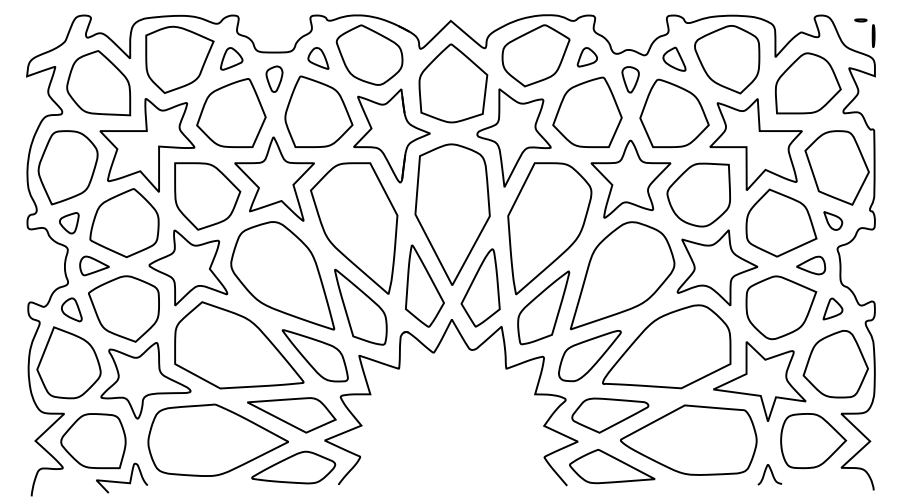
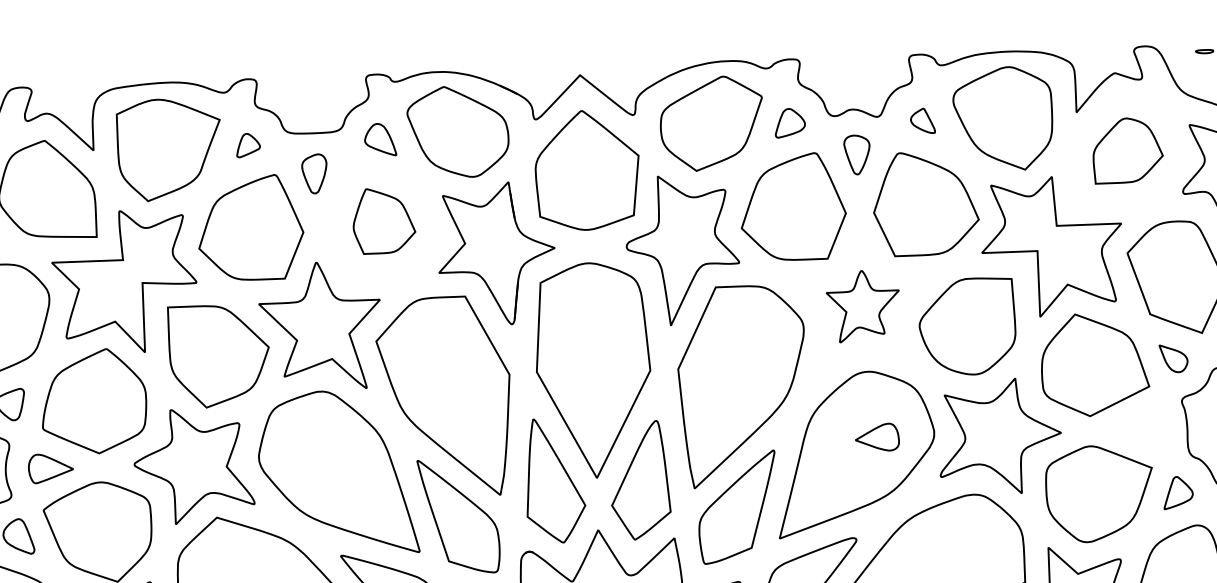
part: (231, 58) -> (247, 144), size x0.7
part: (674, 58) -> (922, 120), size x0.7
part: (807, 83) -> (1126, 150), size x0.7
part: (318, 111) -> (383, 220), size x0.6
part: (630, 178) -> (862, 305), size x0.6
part: (811, 265) -> (878, 437), moved

